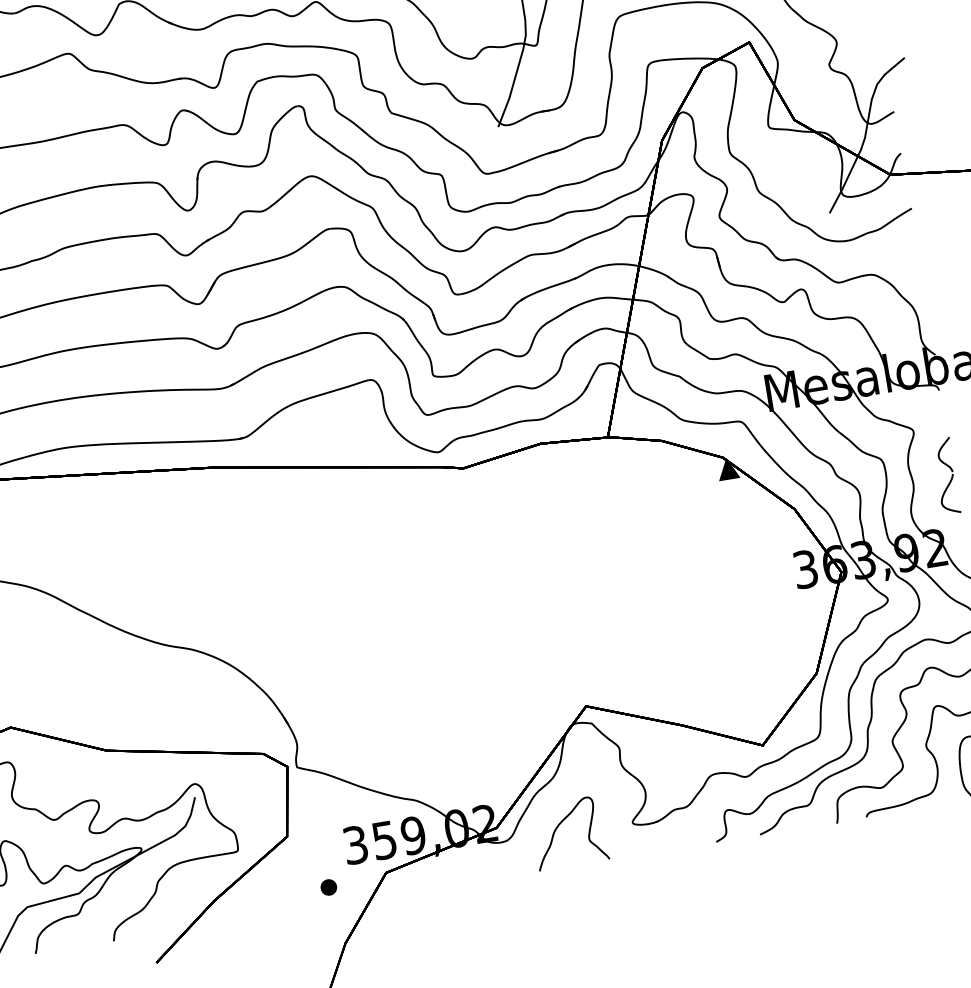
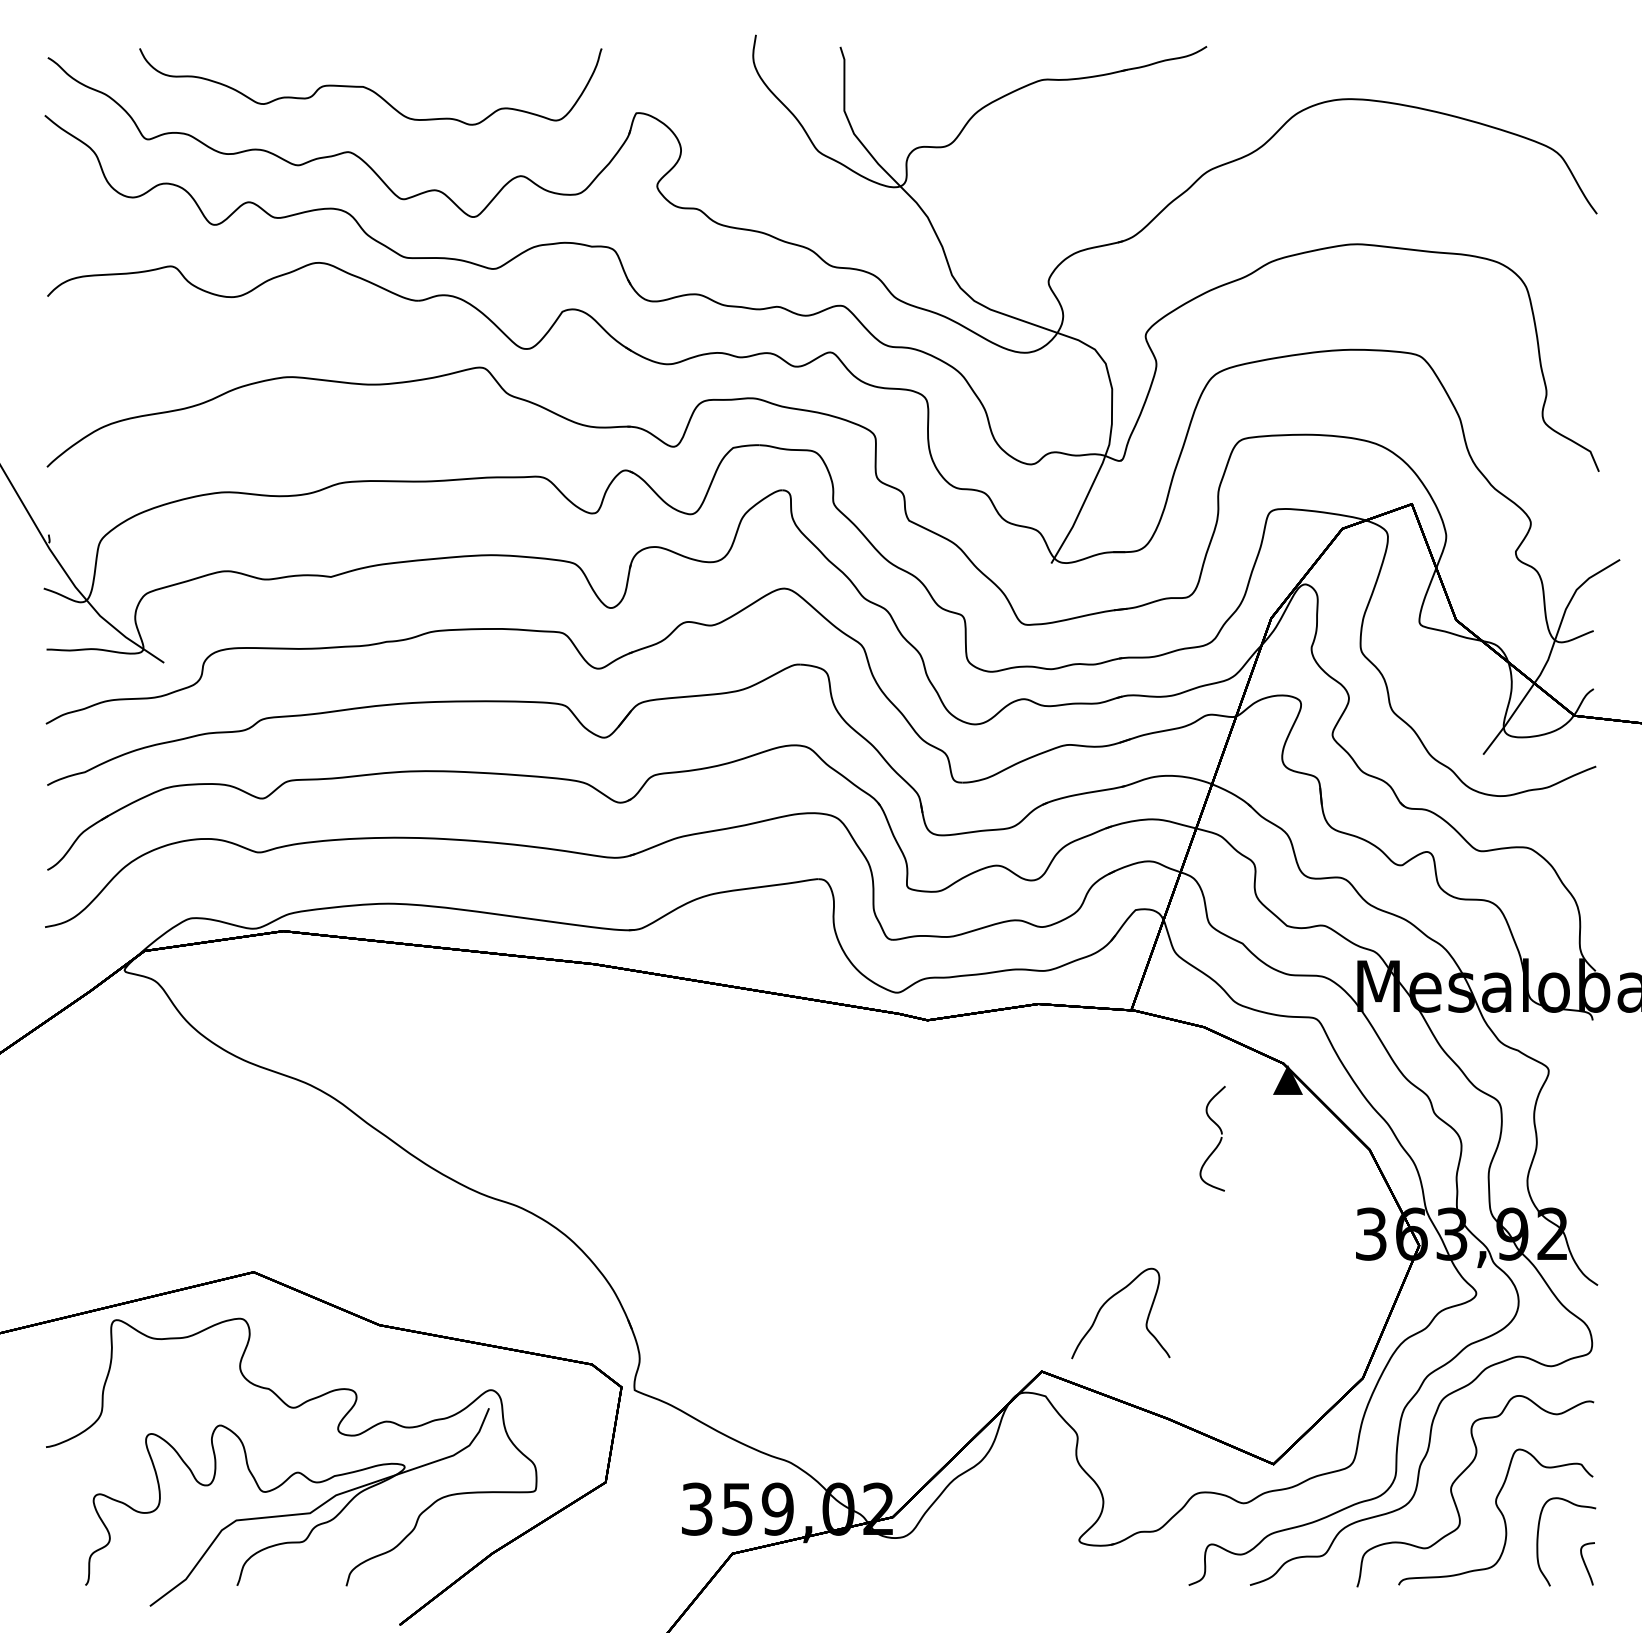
part: (951, 478) -> (1218, 1142), moved
curve: (559, 825) -> (1108, 1301), moved
part: (328, 887) -> (650, 1560), removed

